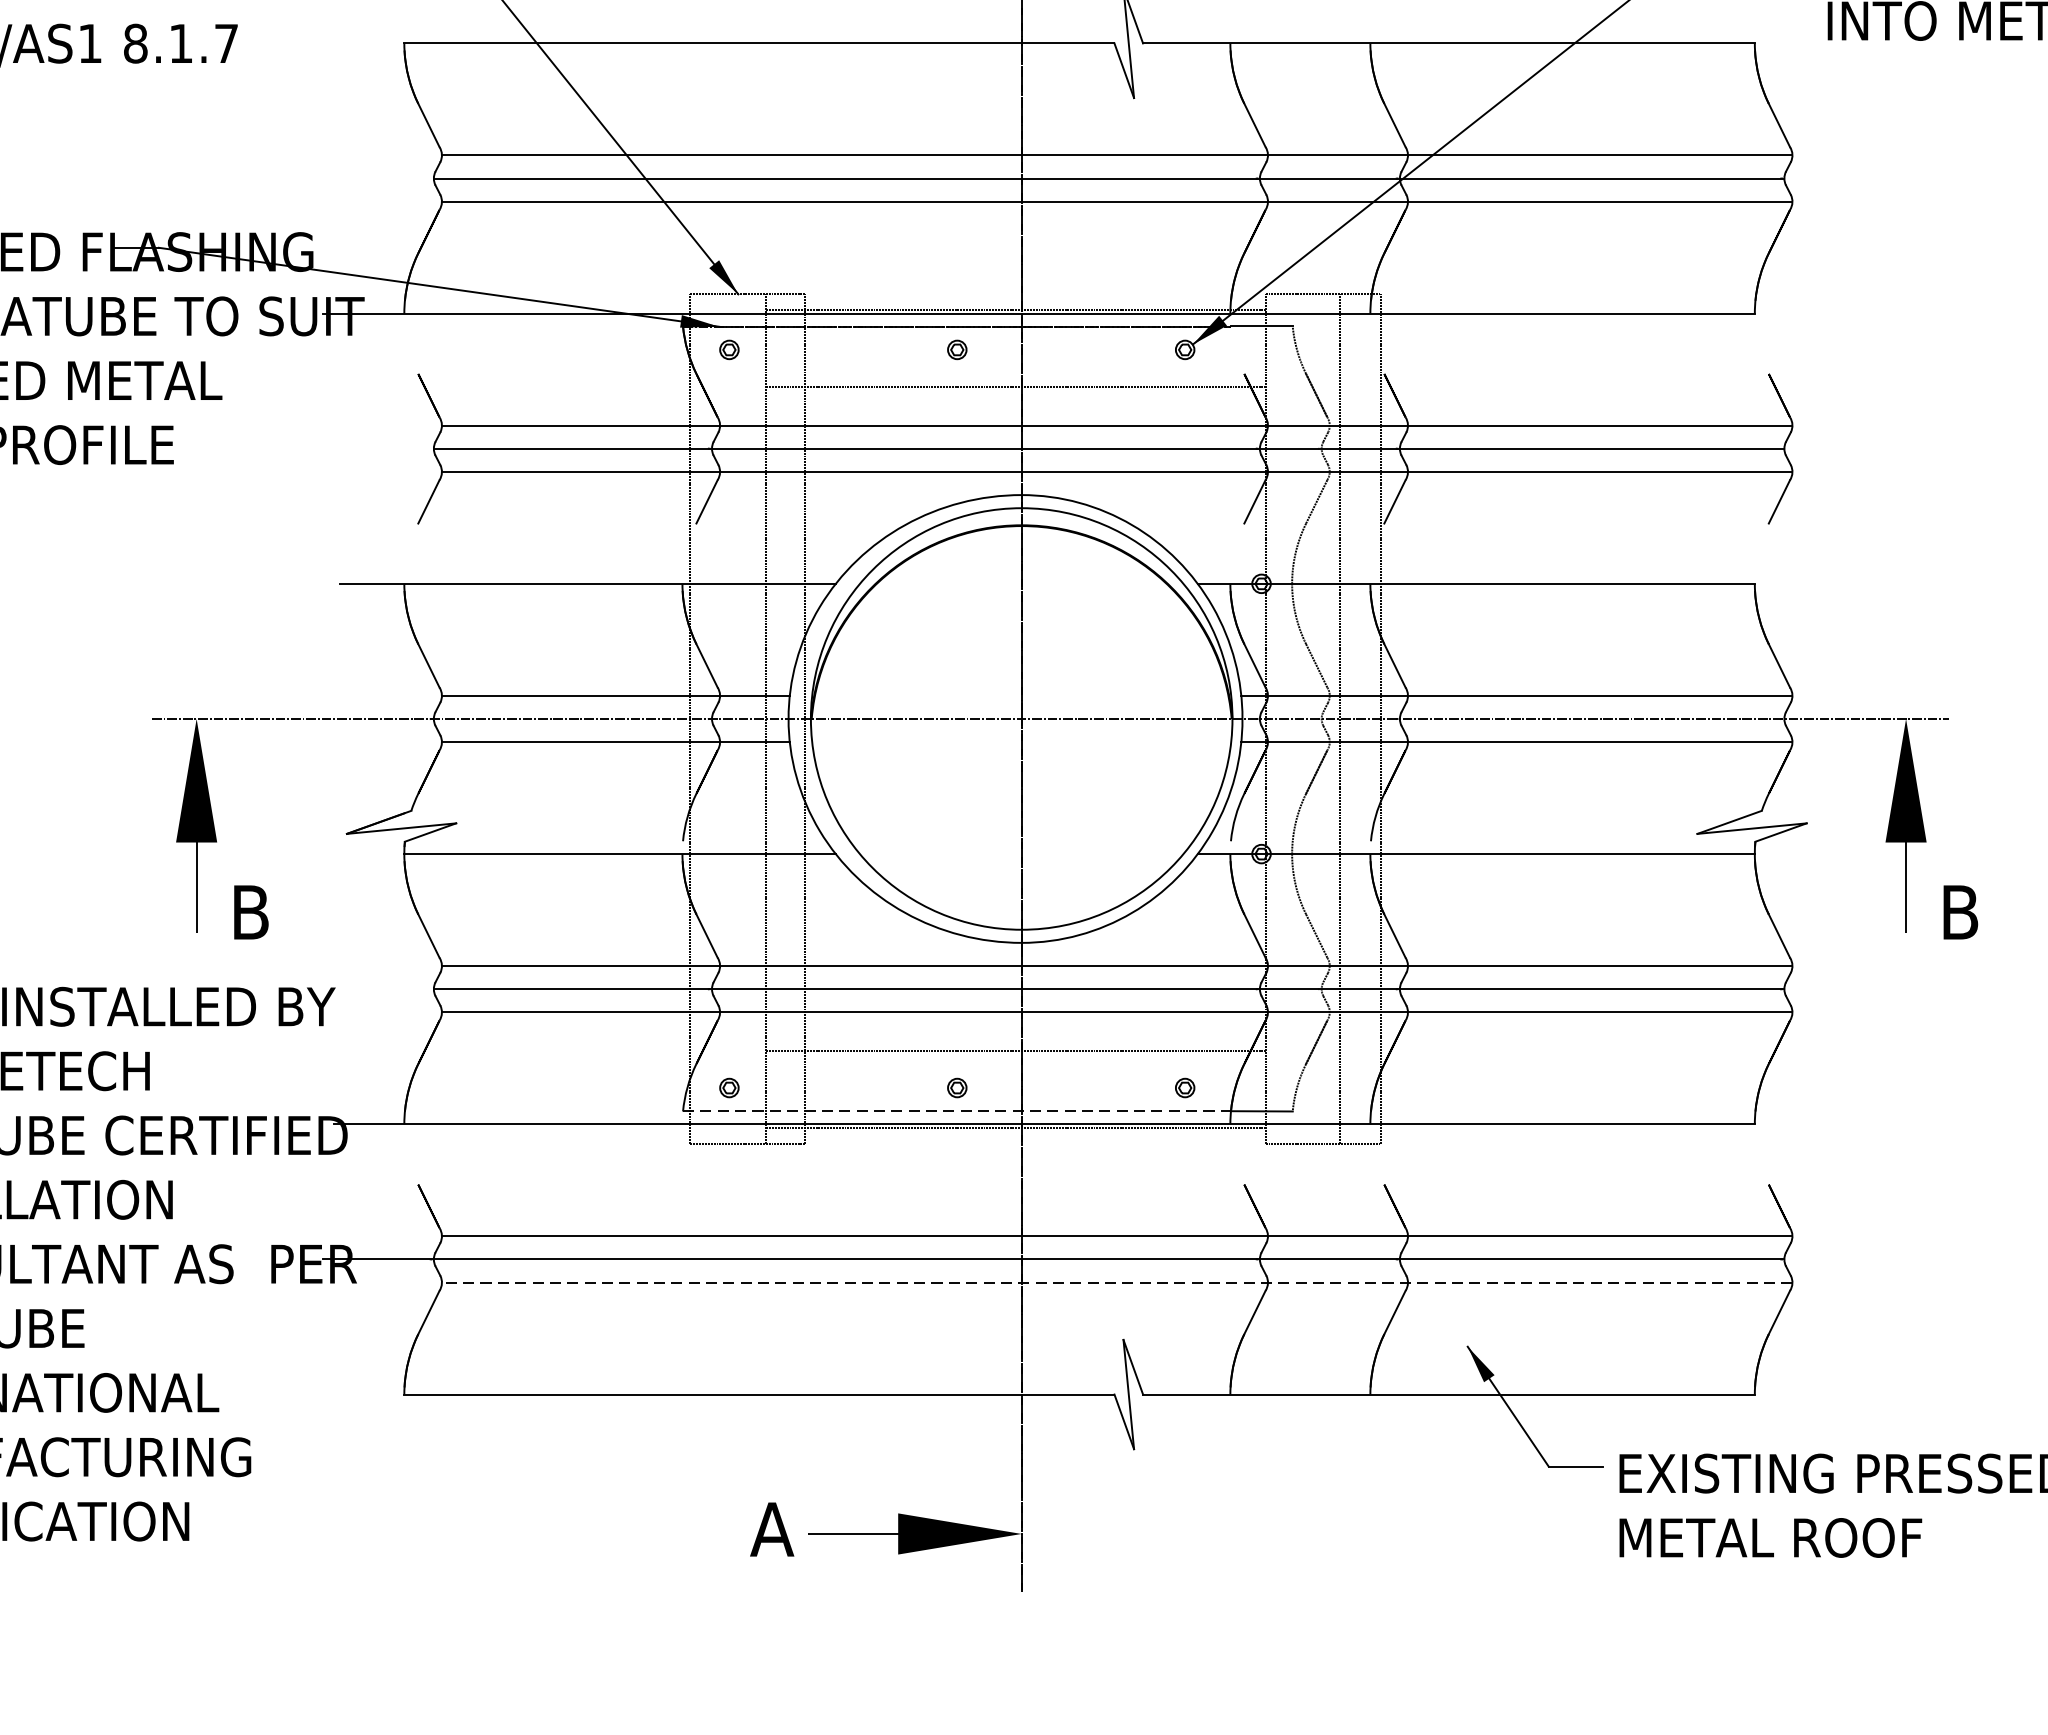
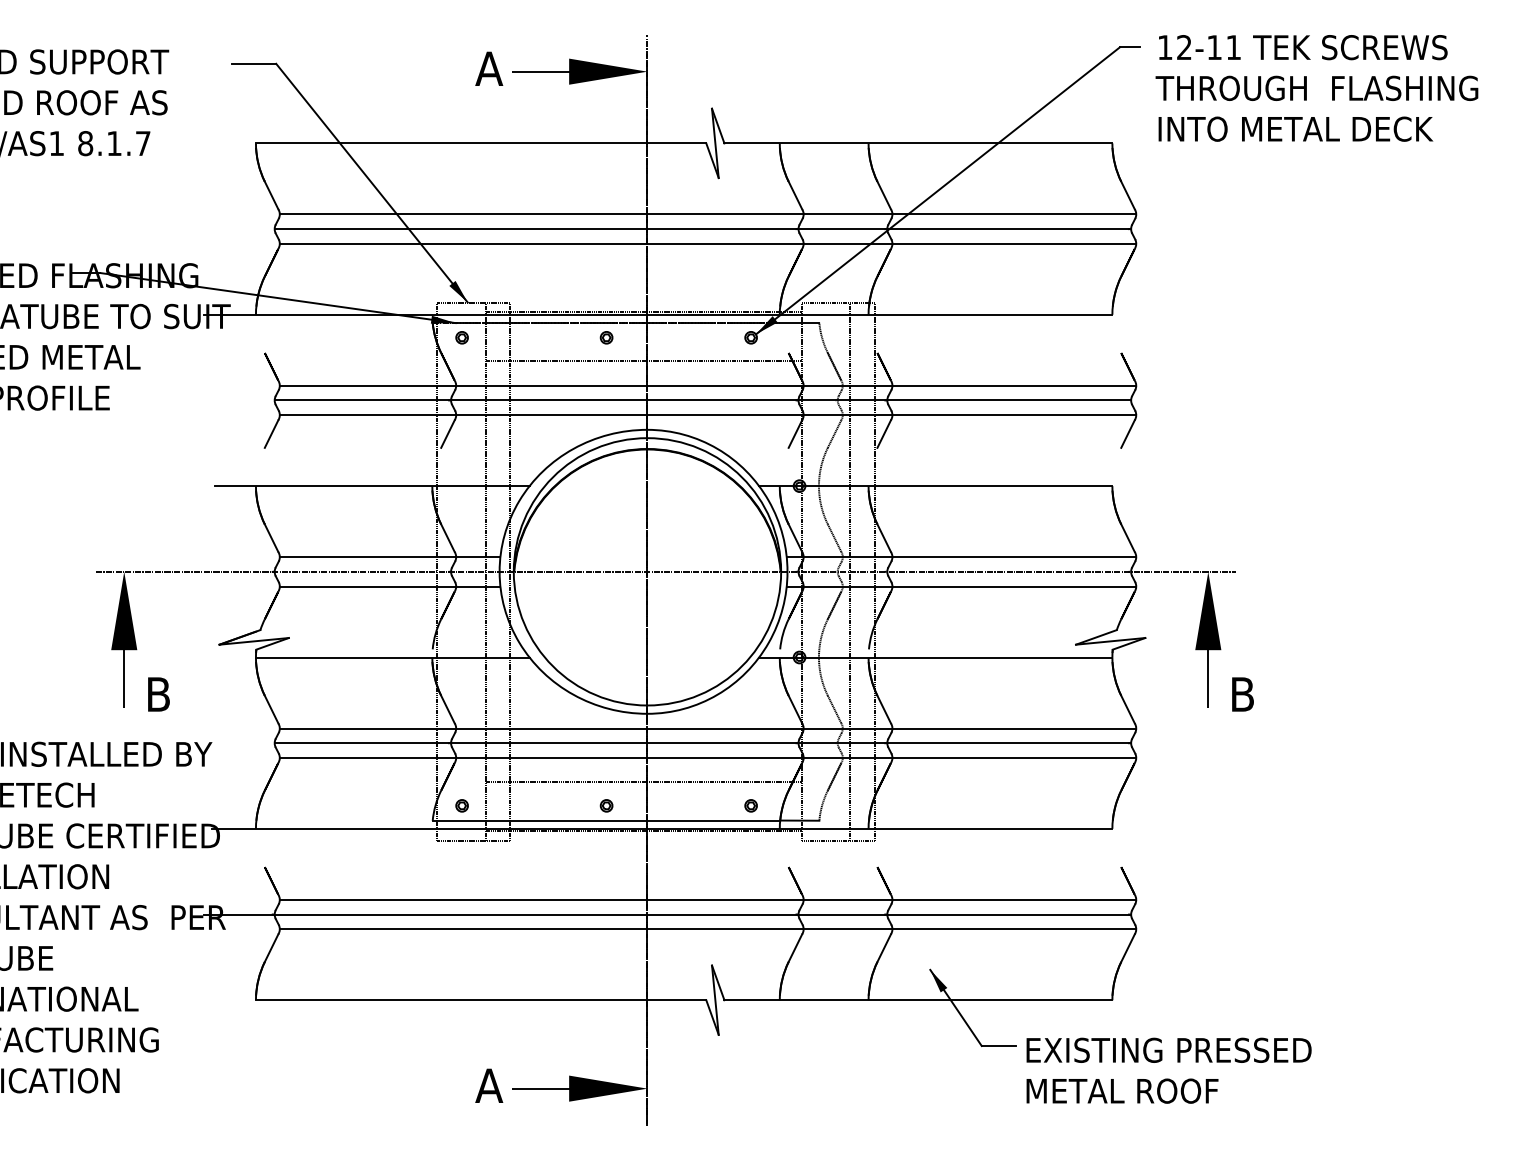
line: (957, 1111) -> (606, 820), dashed -> solid
line: (1116, 1282) -> (707, 929), dashed -> solid

